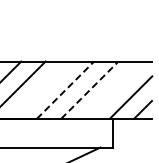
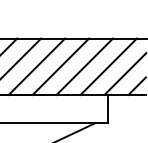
line: (40, 89) -> (36, 66), added
line: (113, 89) -> (108, 66), added
line: (65, 90) -> (60, 67), dashed -> solid
line: (89, 90) -> (84, 67), dashed -> solid

